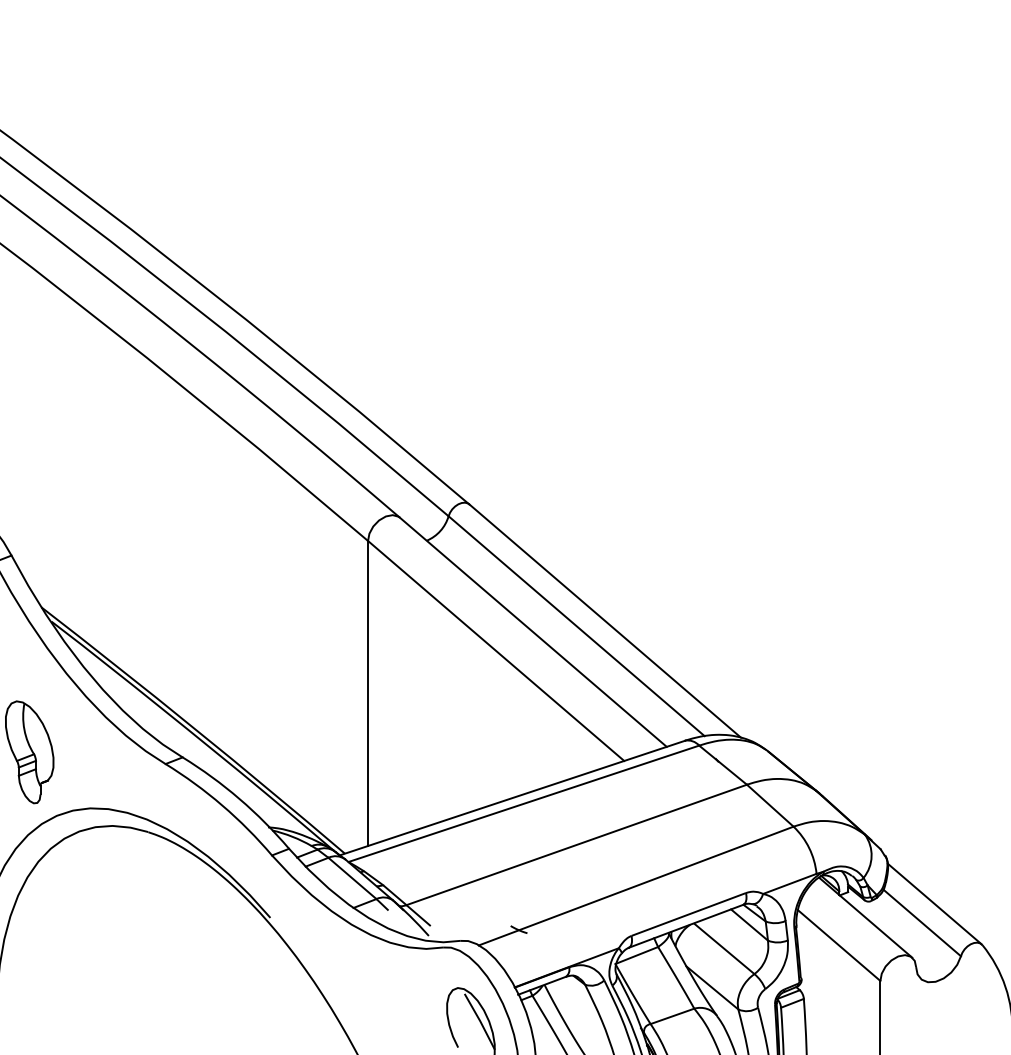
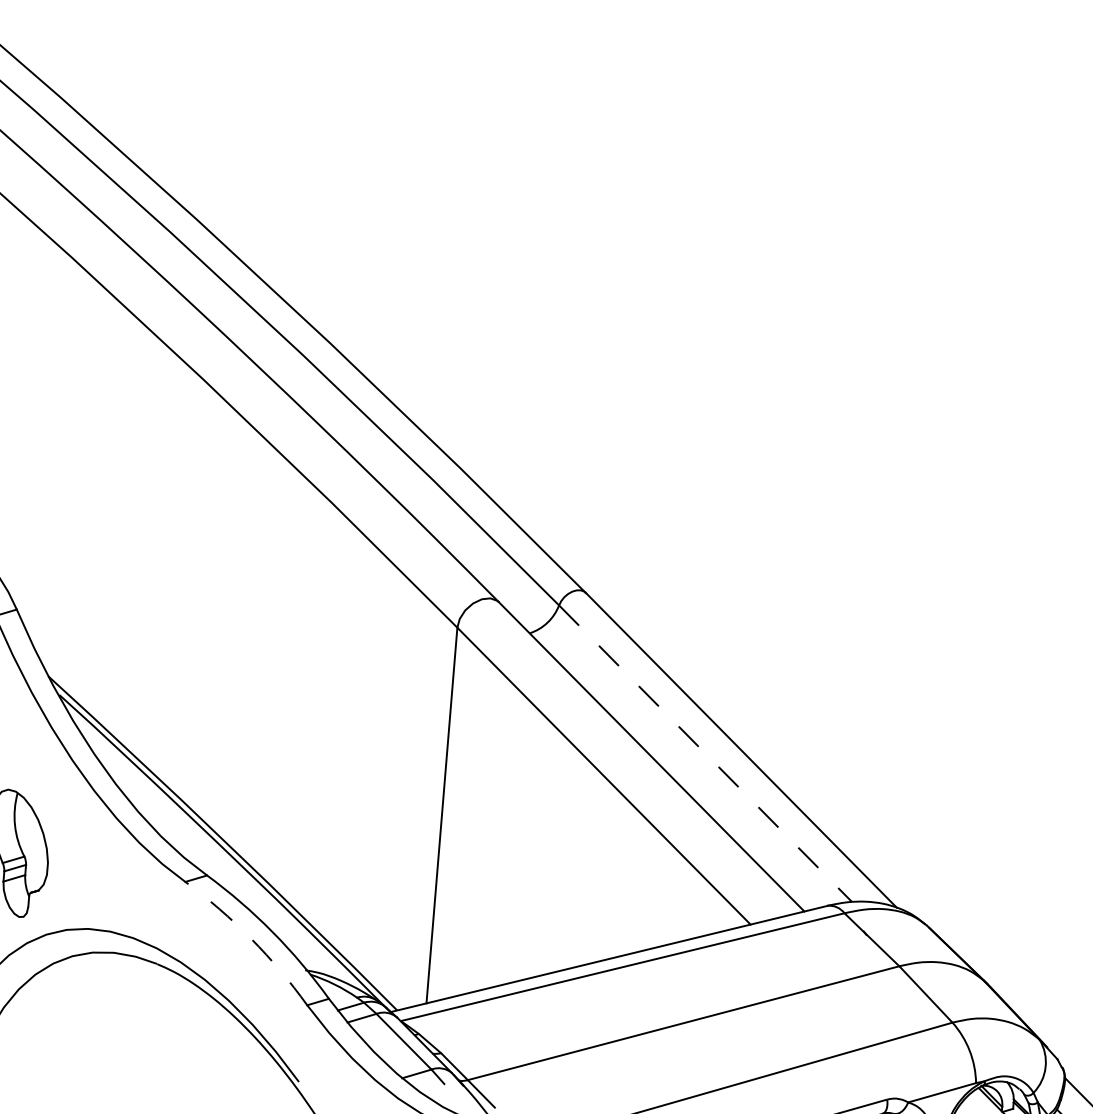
line: (576, 626) -> (705, 754), solid -> dashed
arc: (222, 805) -> (251, 938), solid -> dashed

